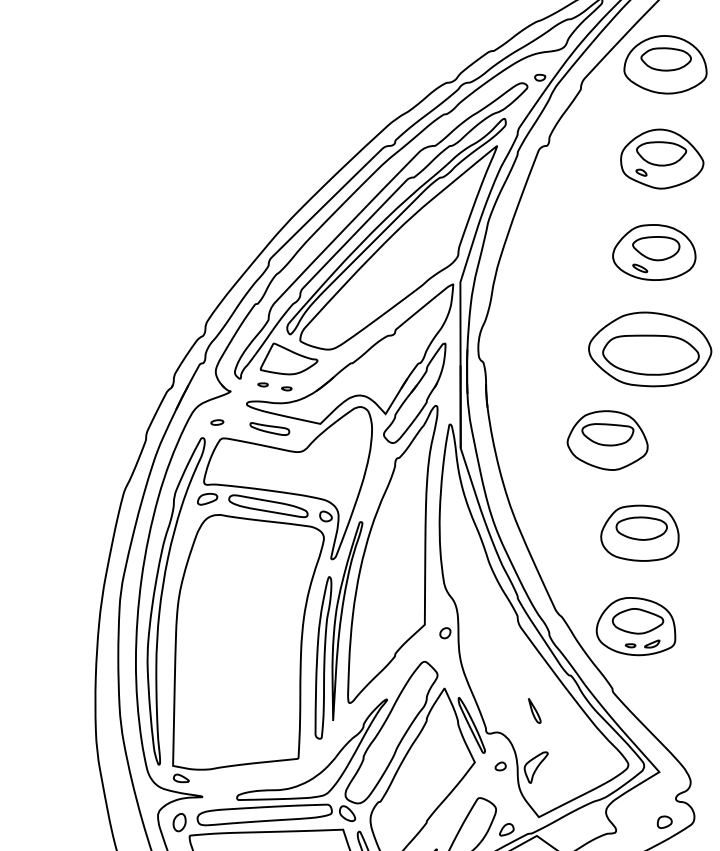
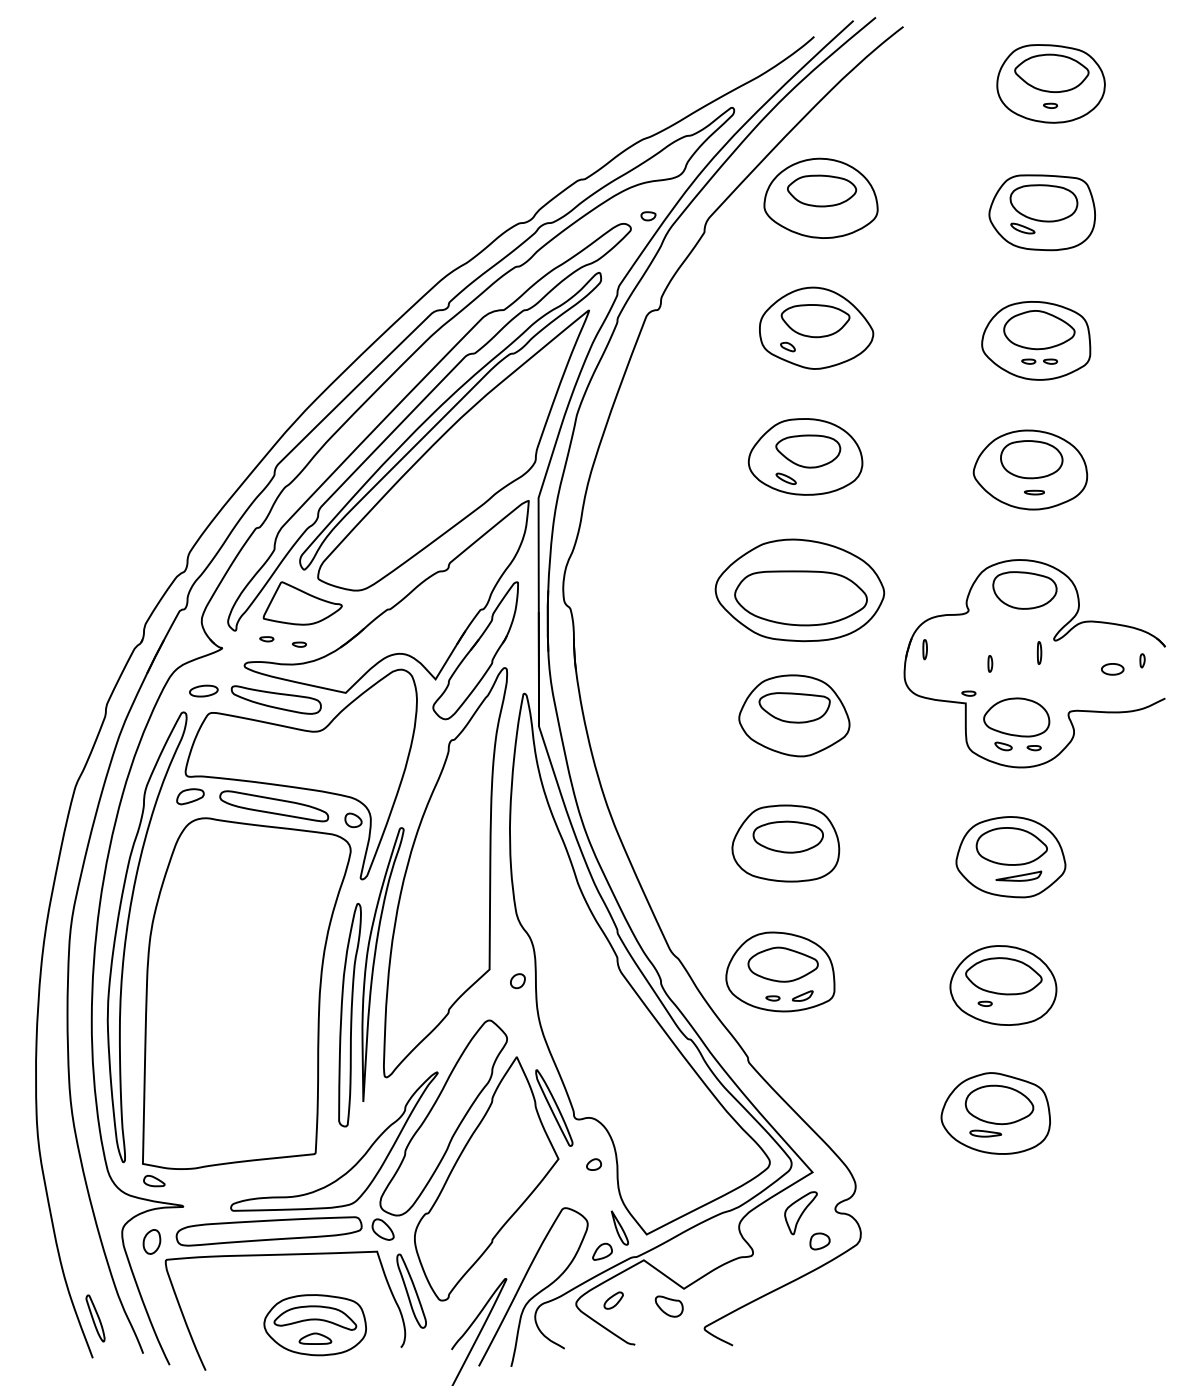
part: (217, 422) -> (203, 690), size x1.67
part: (269, 428) -> (275, 699), size x1.67
part: (607, 440) -> (794, 715), moved
part: (534, 710) -> (619, 1227), moved
part: (535, 767) -> (800, 1213), moved

